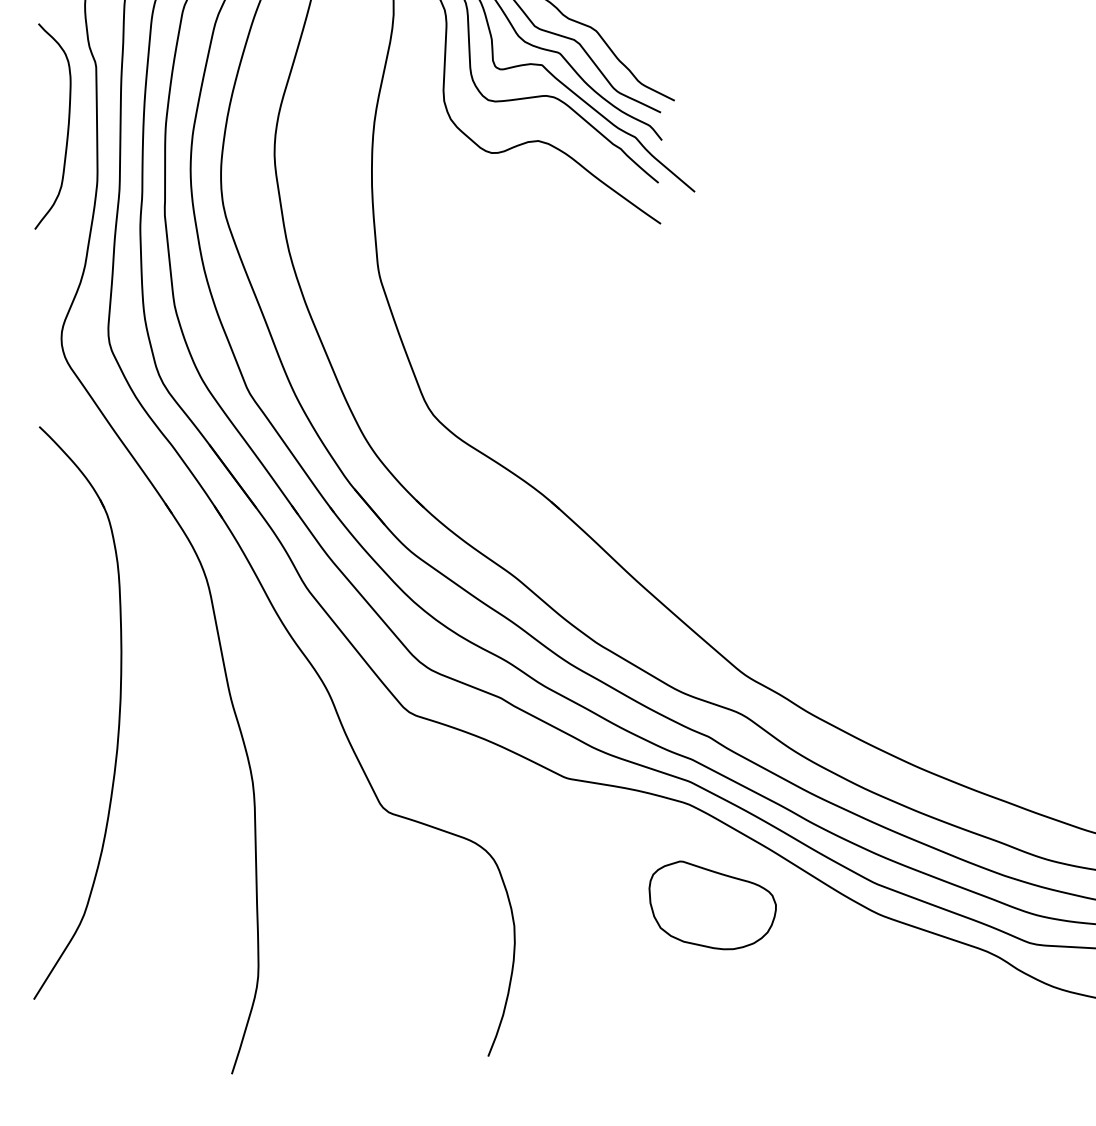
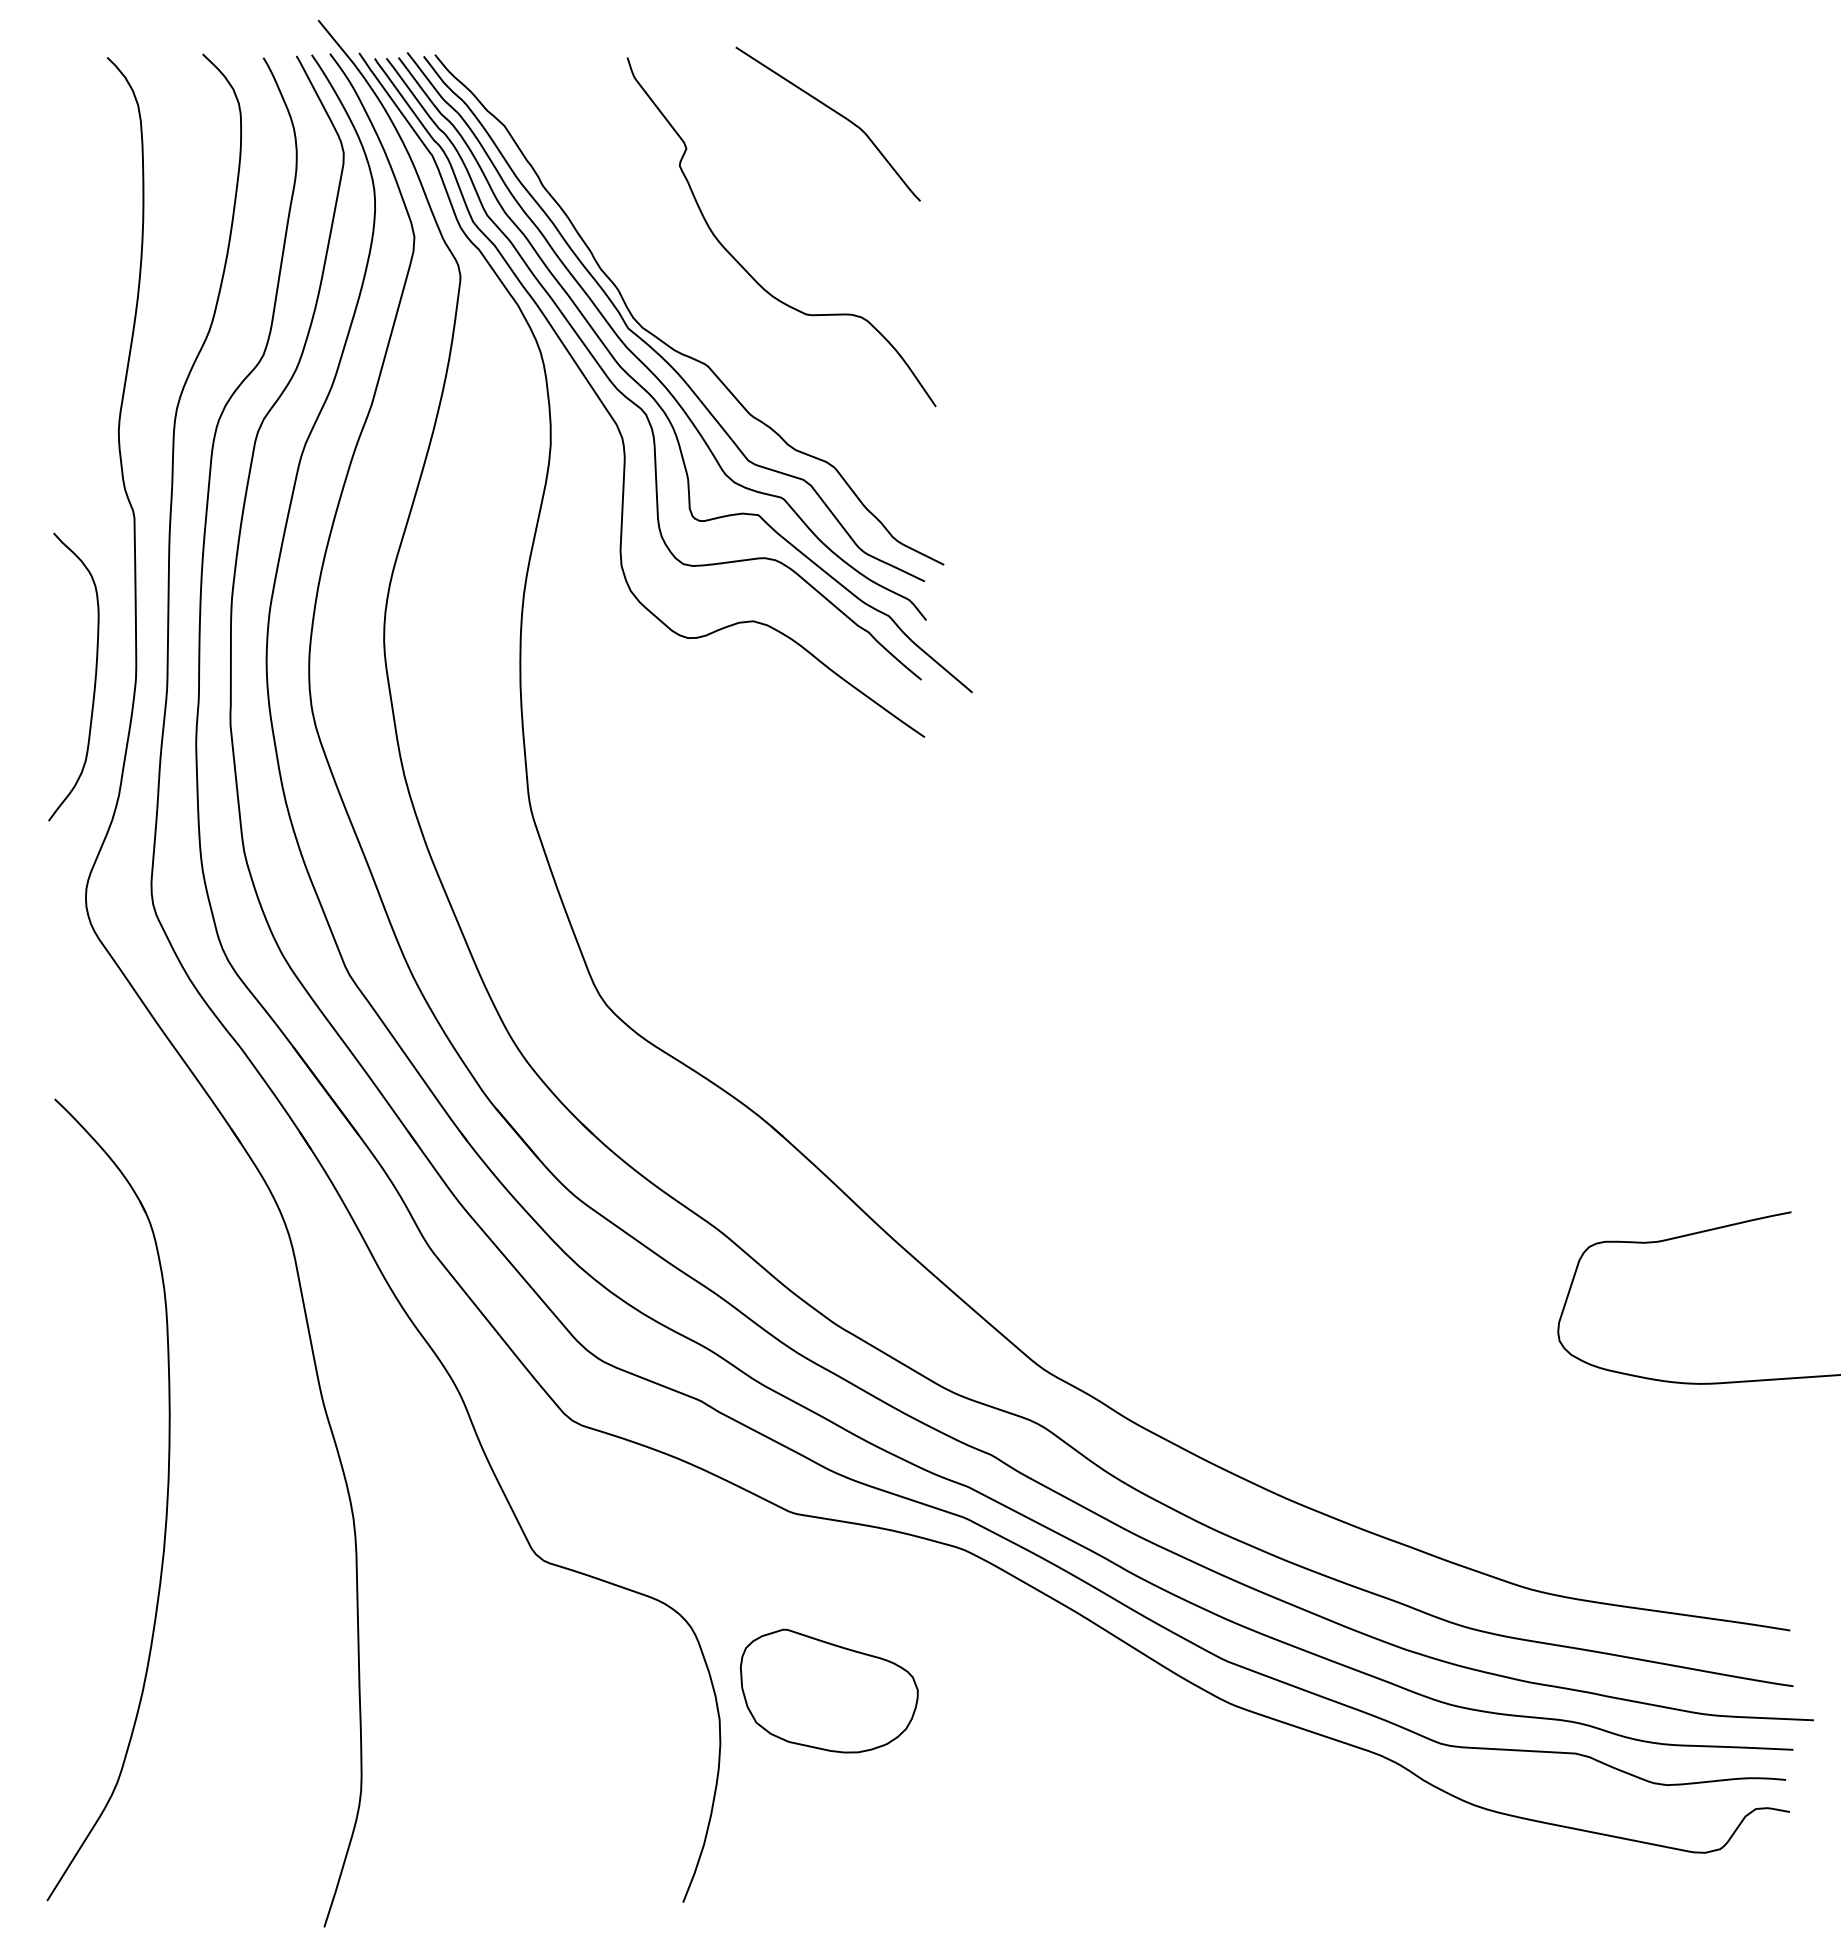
curve: (67, 126) -> (94, 677), moved
part: (119, 712) -> (166, 1499), moved
part: (712, 904) -> (828, 1690), moved

